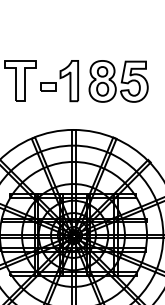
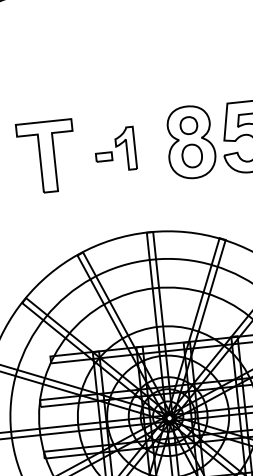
part: (59, 81) -> (115, 150), size x0.6

